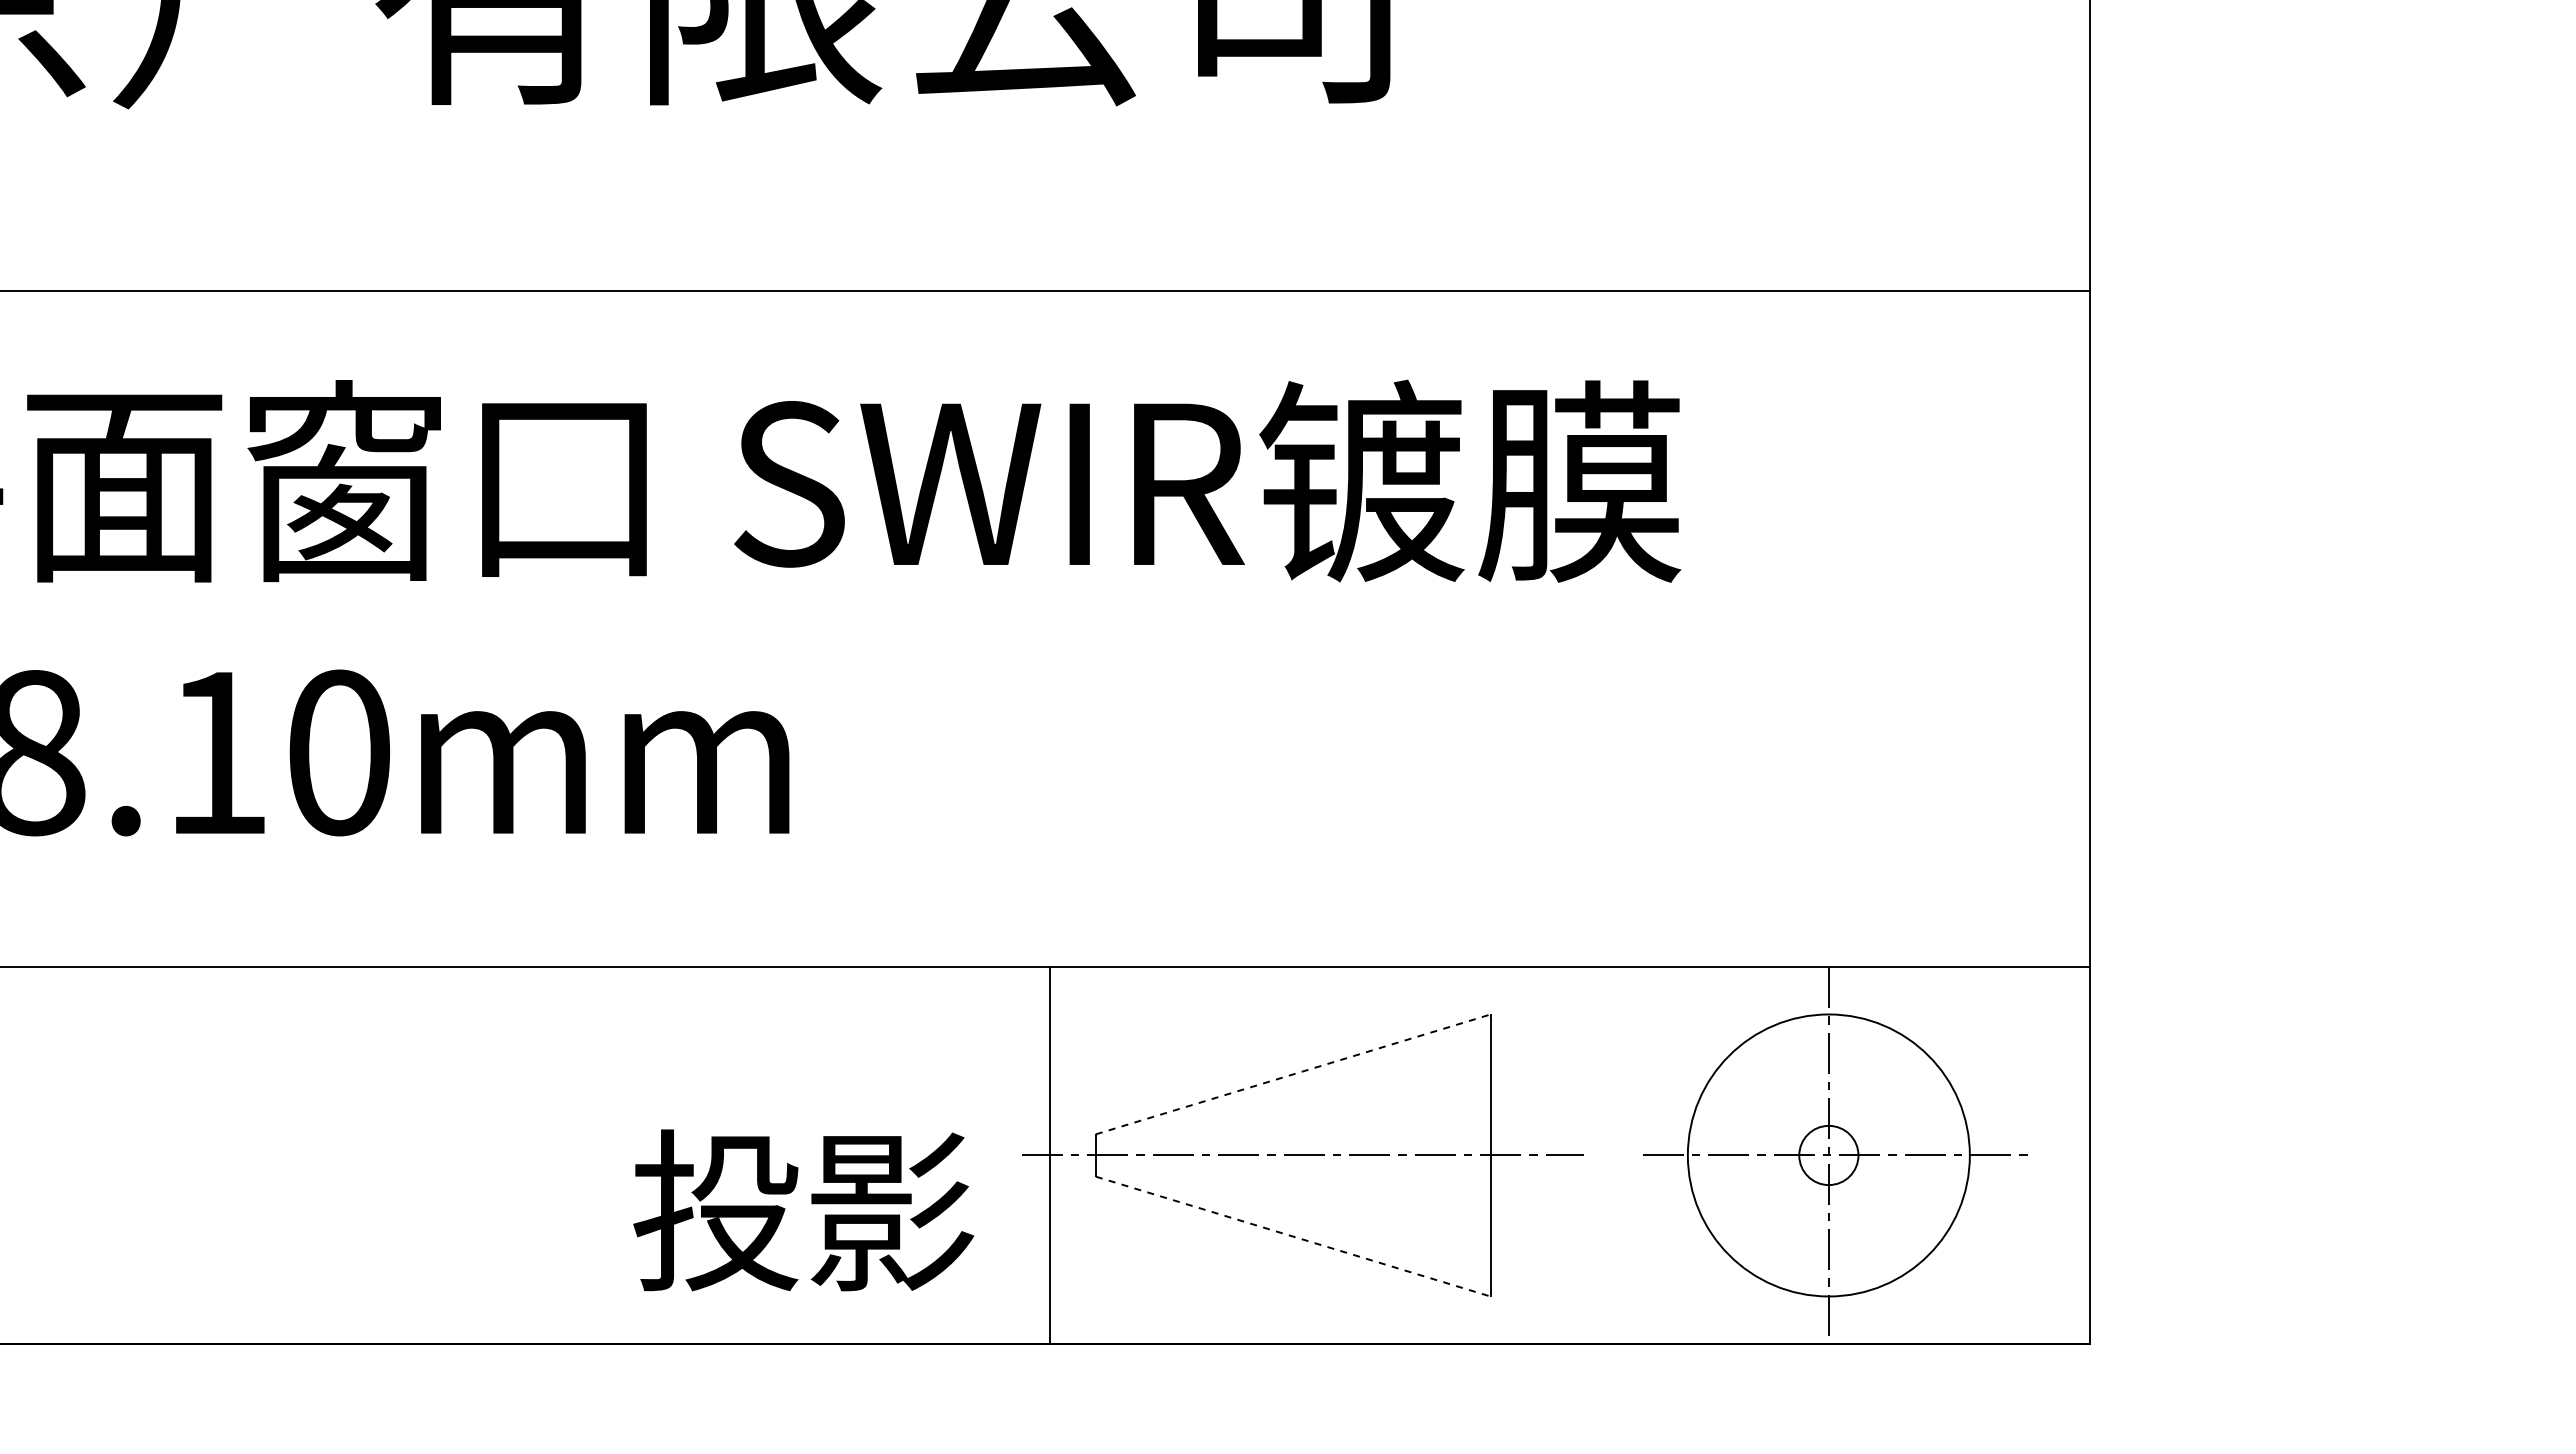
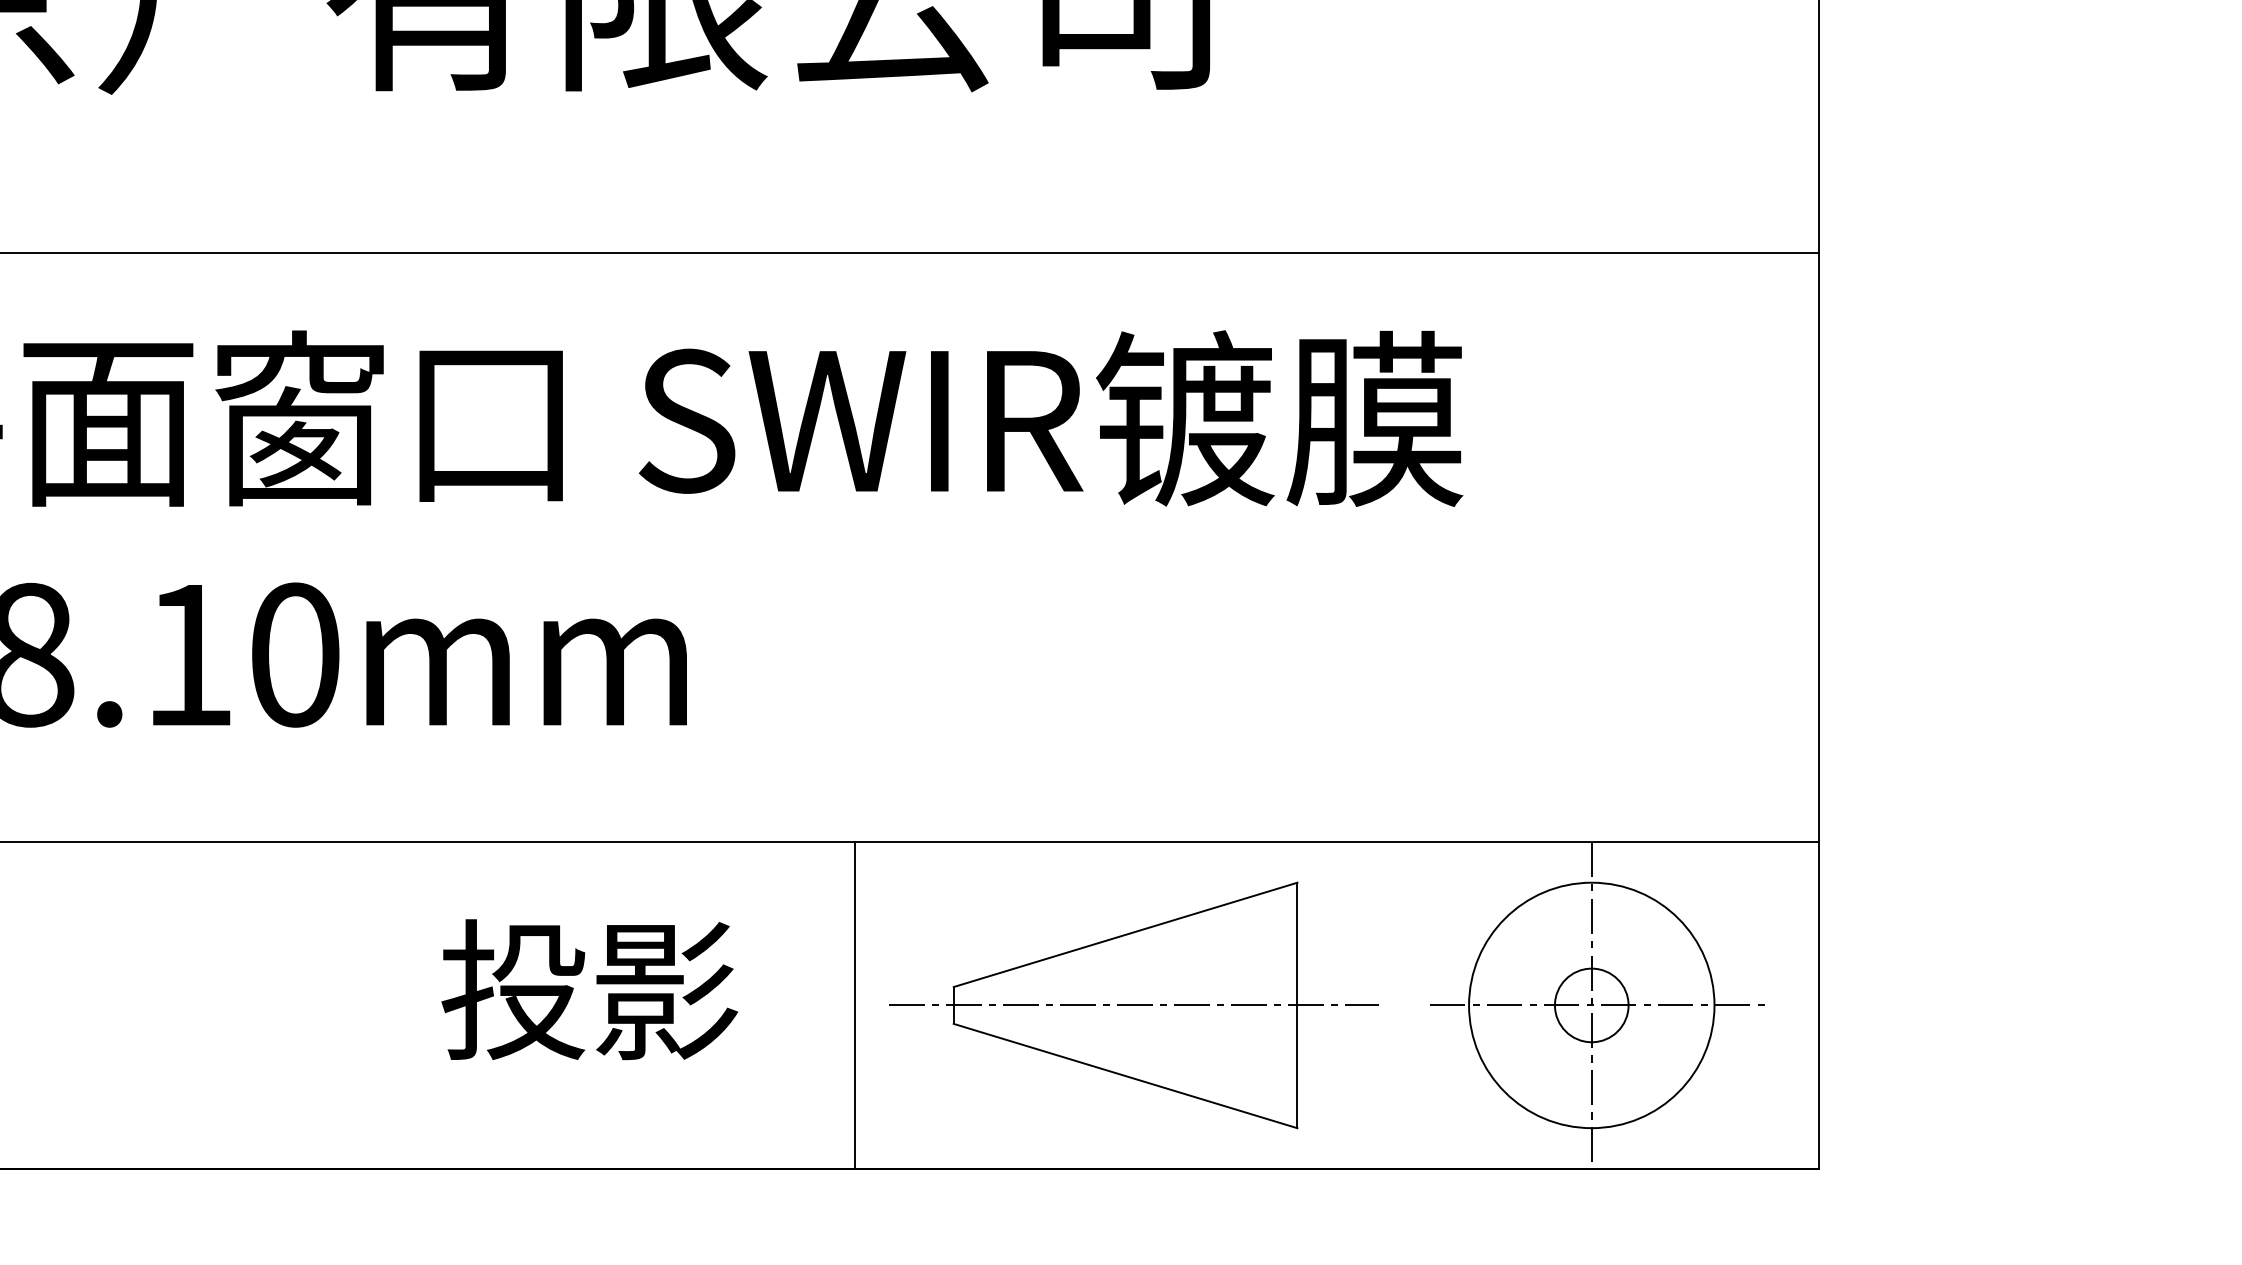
line: (1293, 1074) -> (1125, 934), dashed -> solid
line: (1050, 1155) -> (855, 1005), moved
circle: (1828, 1155) -> (1591, 1005), size x1.43
text: (803, 1210) -> (589, 989), moved
line: (1293, 1236) -> (1125, 1075), dashed -> solid

